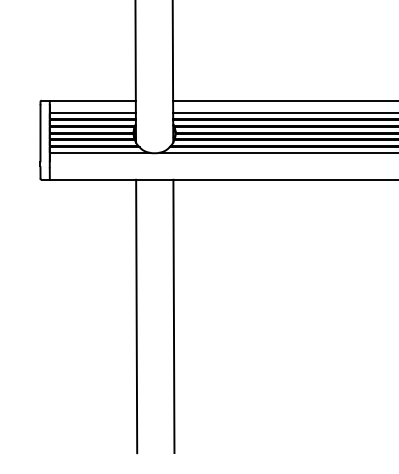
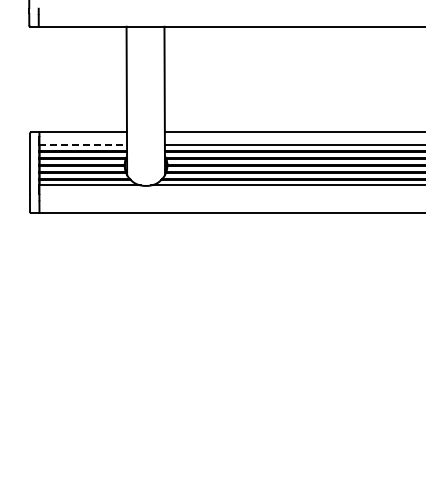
line: (93, 113) -> (83, 145), solid -> dashed
line: (136, 315) -> (127, 351), removed
line: (173, 315) -> (165, 351), removed

